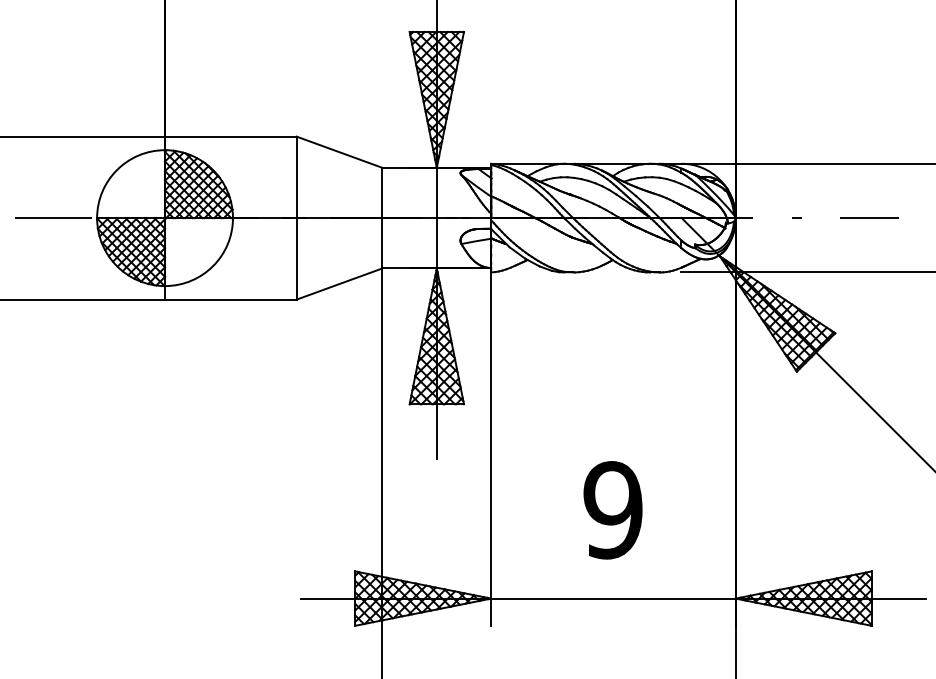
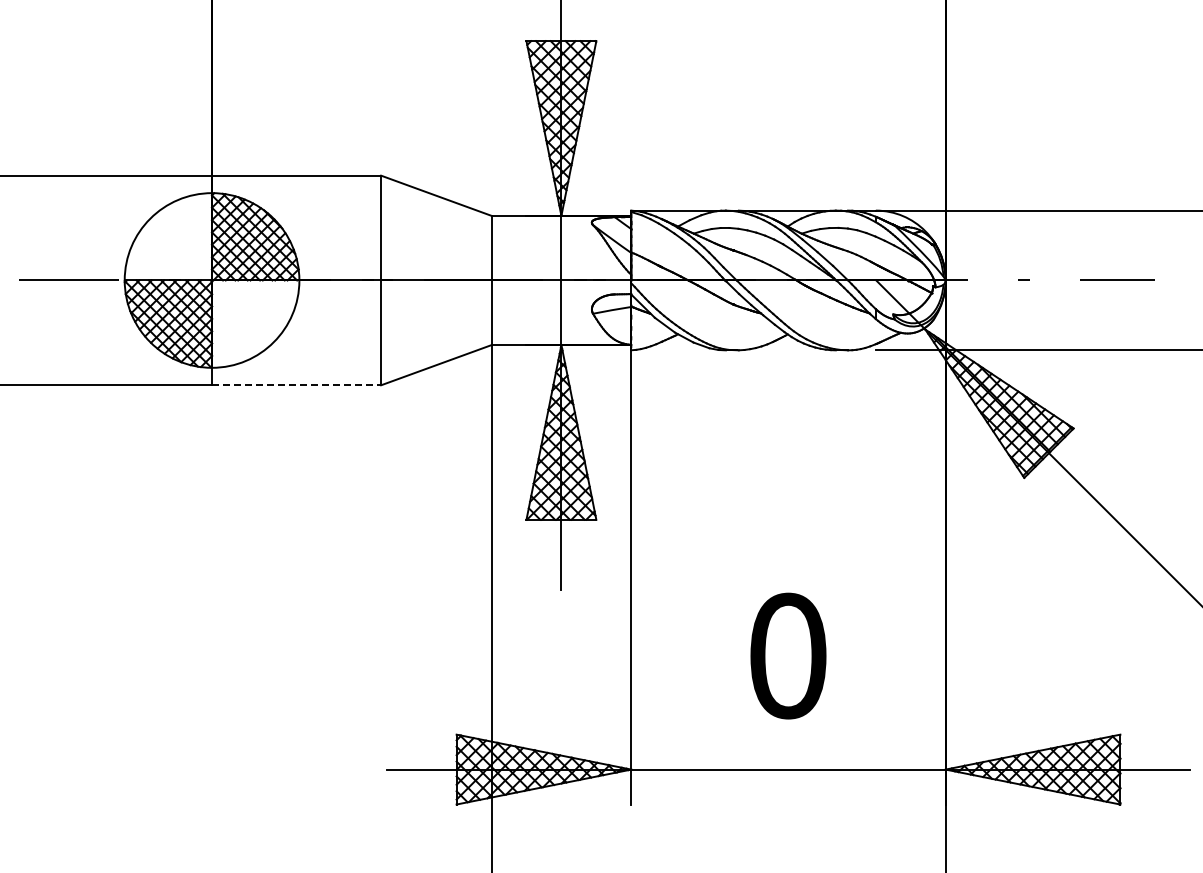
line: (230, 299) -> (296, 385), solid -> dashed
text: (613, 509) -> (788, 655), 9 -> 0

